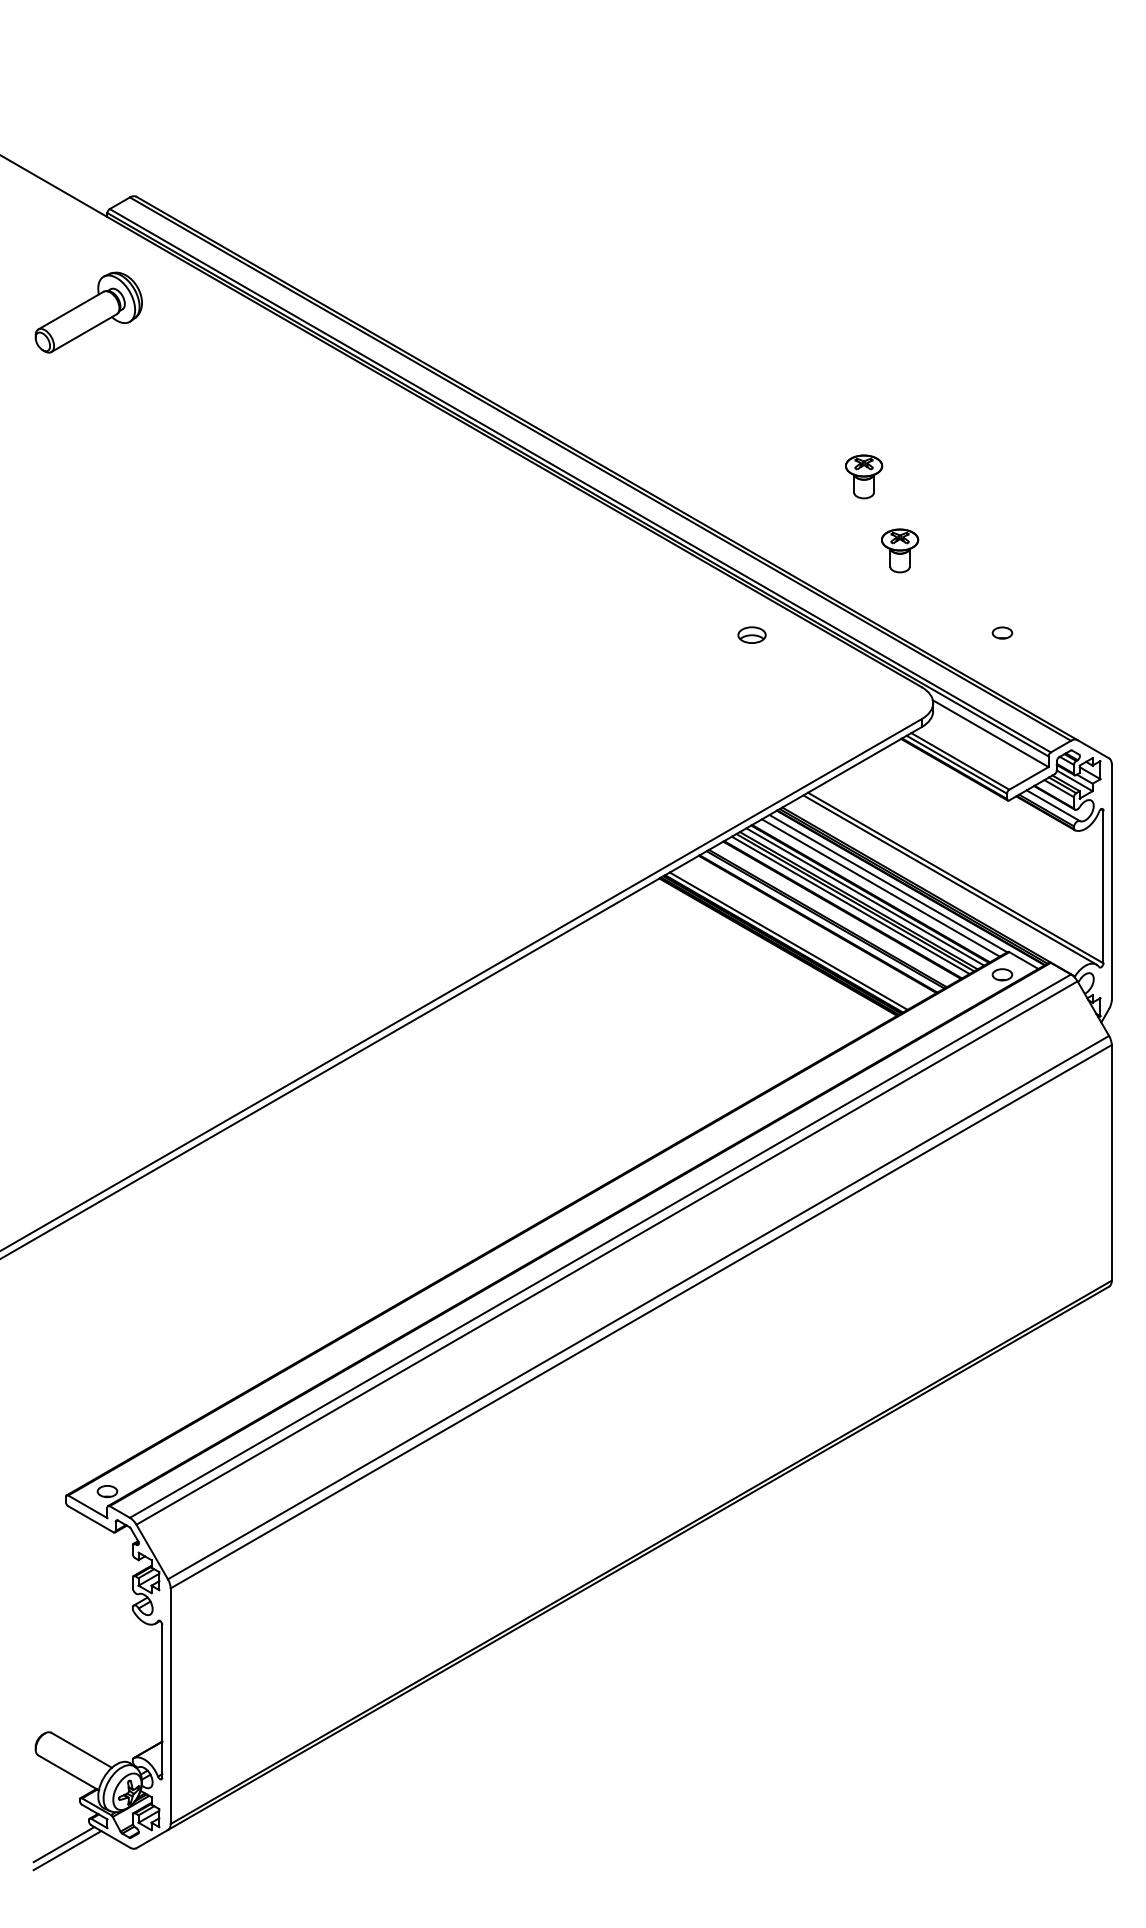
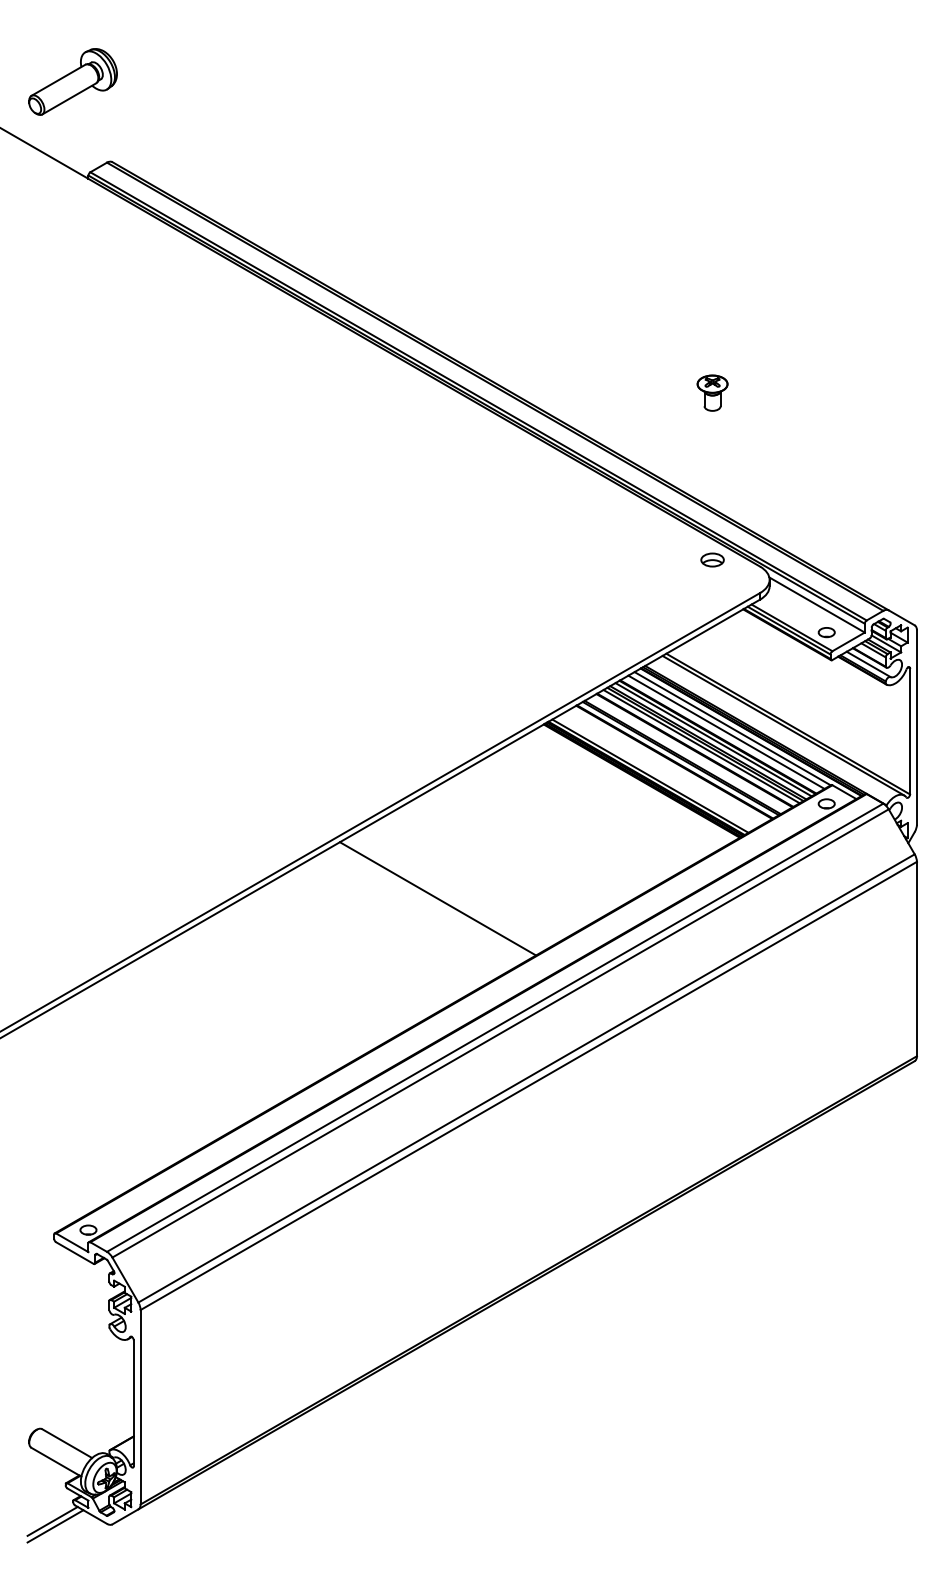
part: (88, 312) -> (72, 81), moved
part: (900, 550) -> (742, 453), removed
part: (1002, 632) -> (826, 632), moved
part: (751, 634) -> (712, 559), moved
line: (531, 1089) -> (438, 898), added

